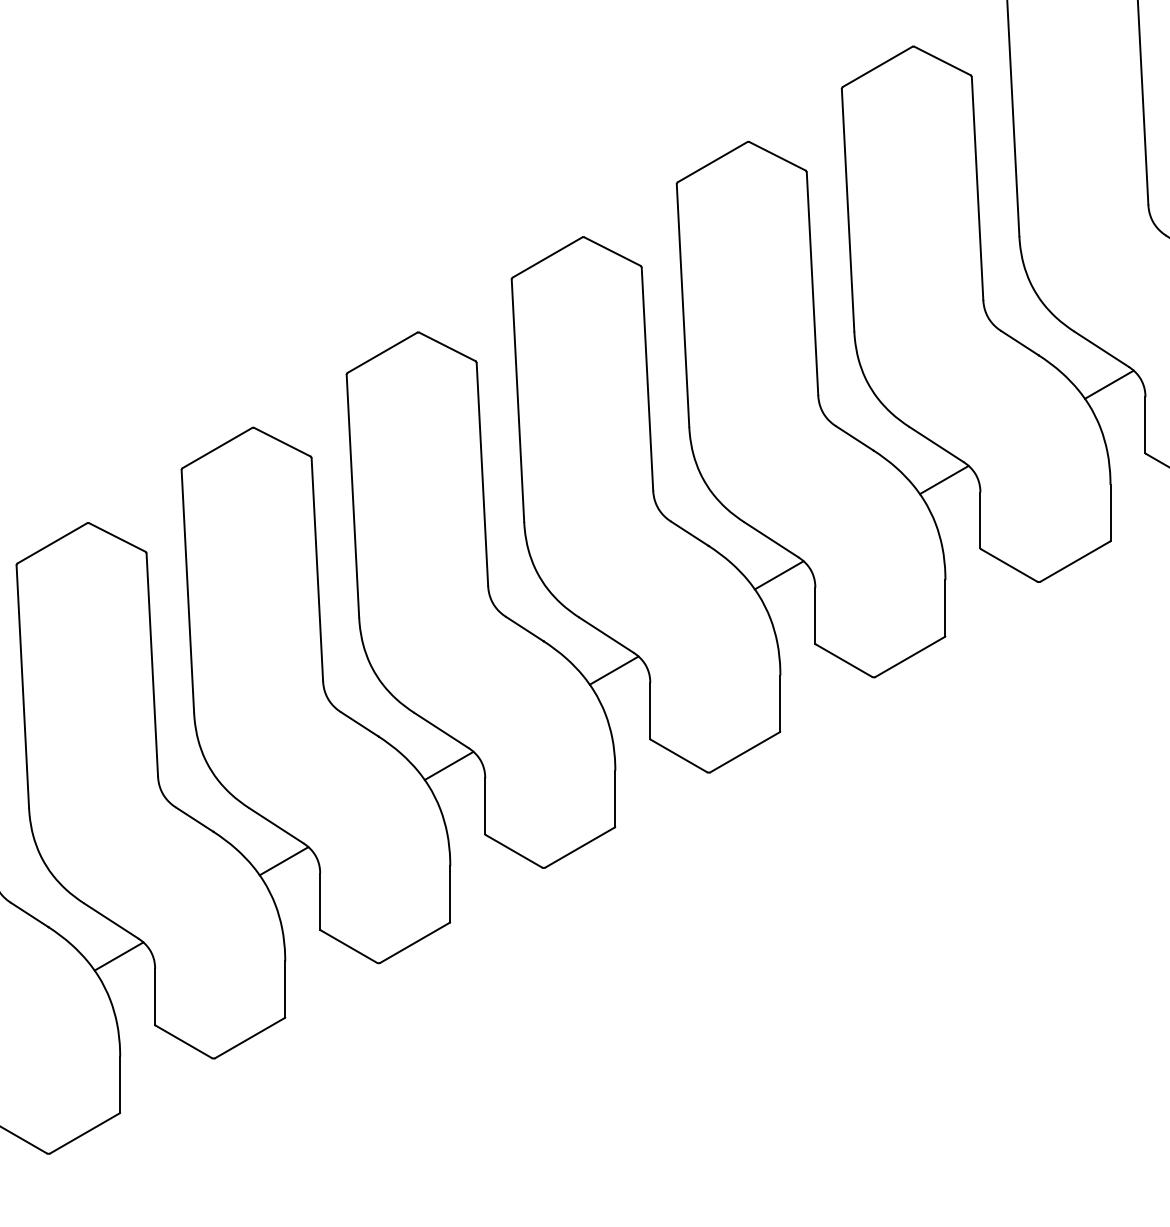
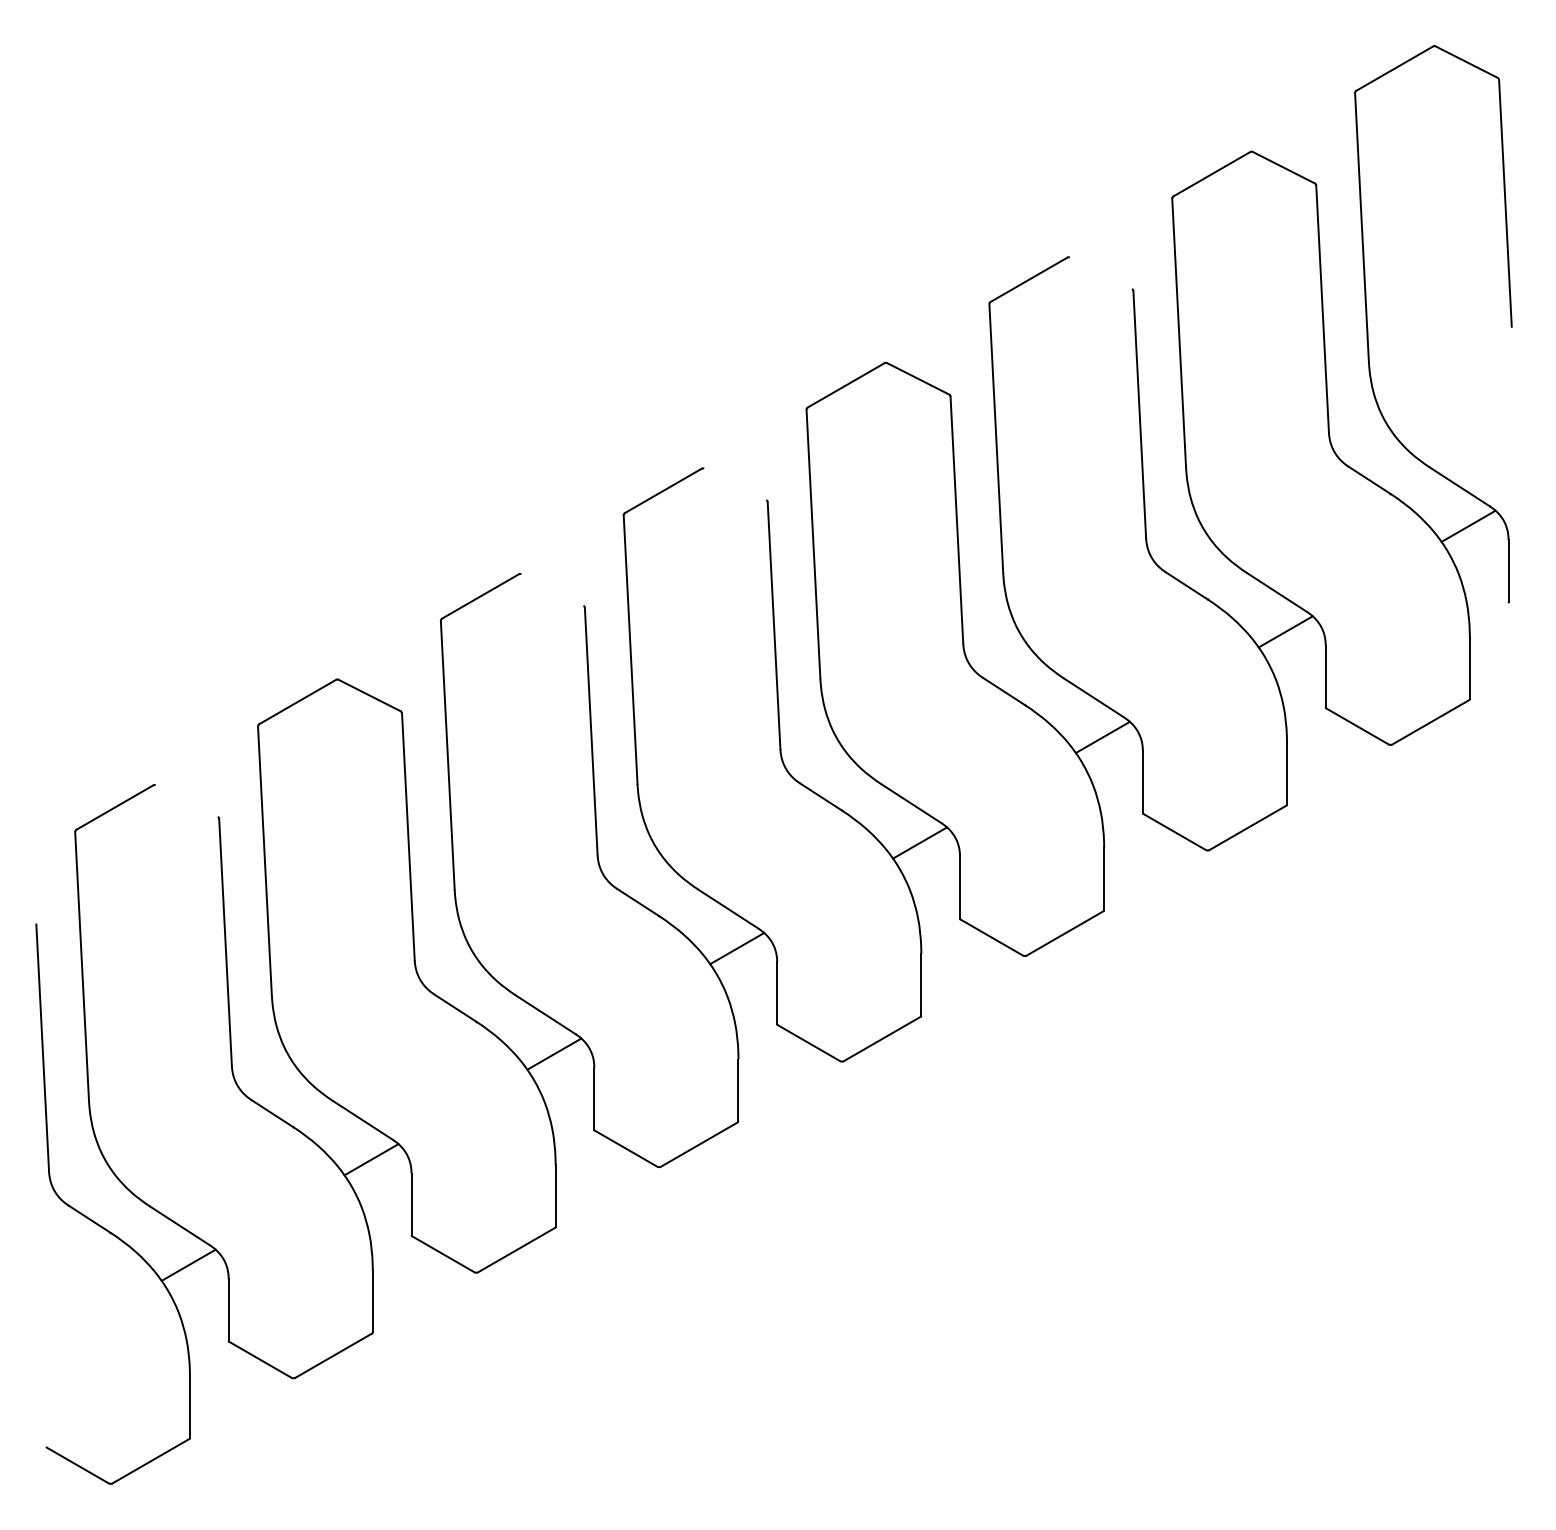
line: (942, 60) -> (1100, 272), removed
line: (612, 251) -> (735, 484), removed
line: (447, 346) -> (552, 589), removed
line: (117, 536) -> (186, 800), removed

